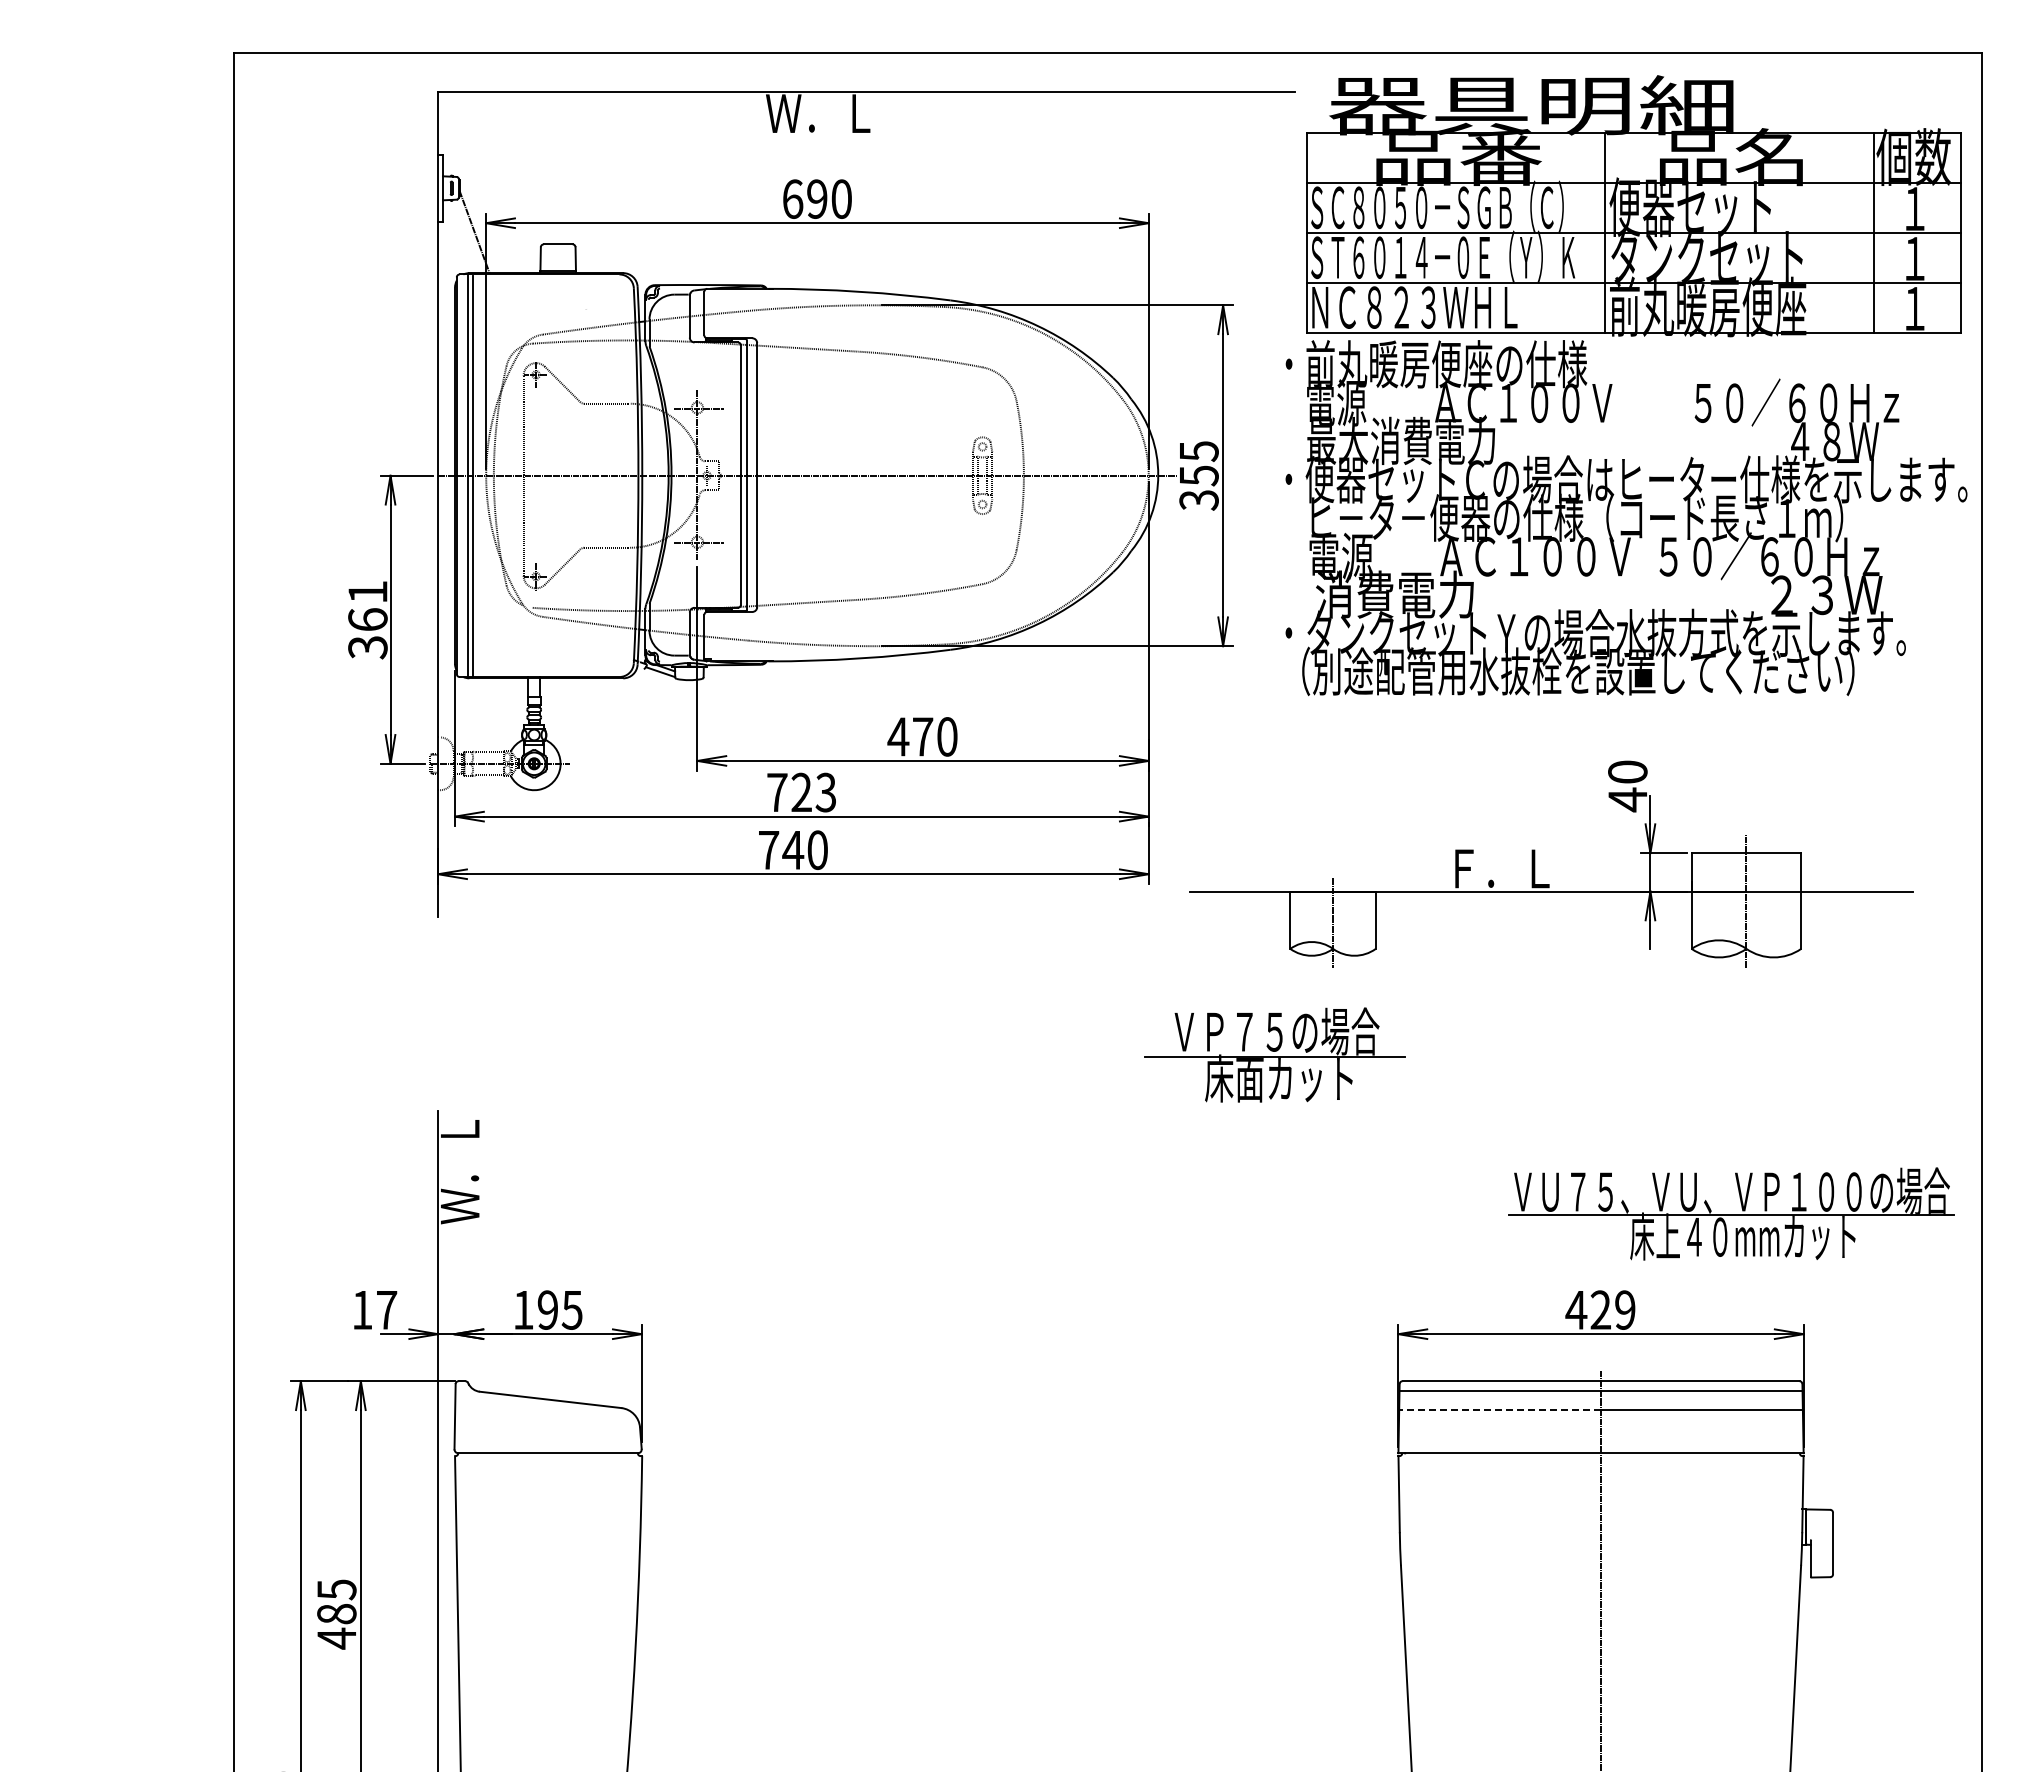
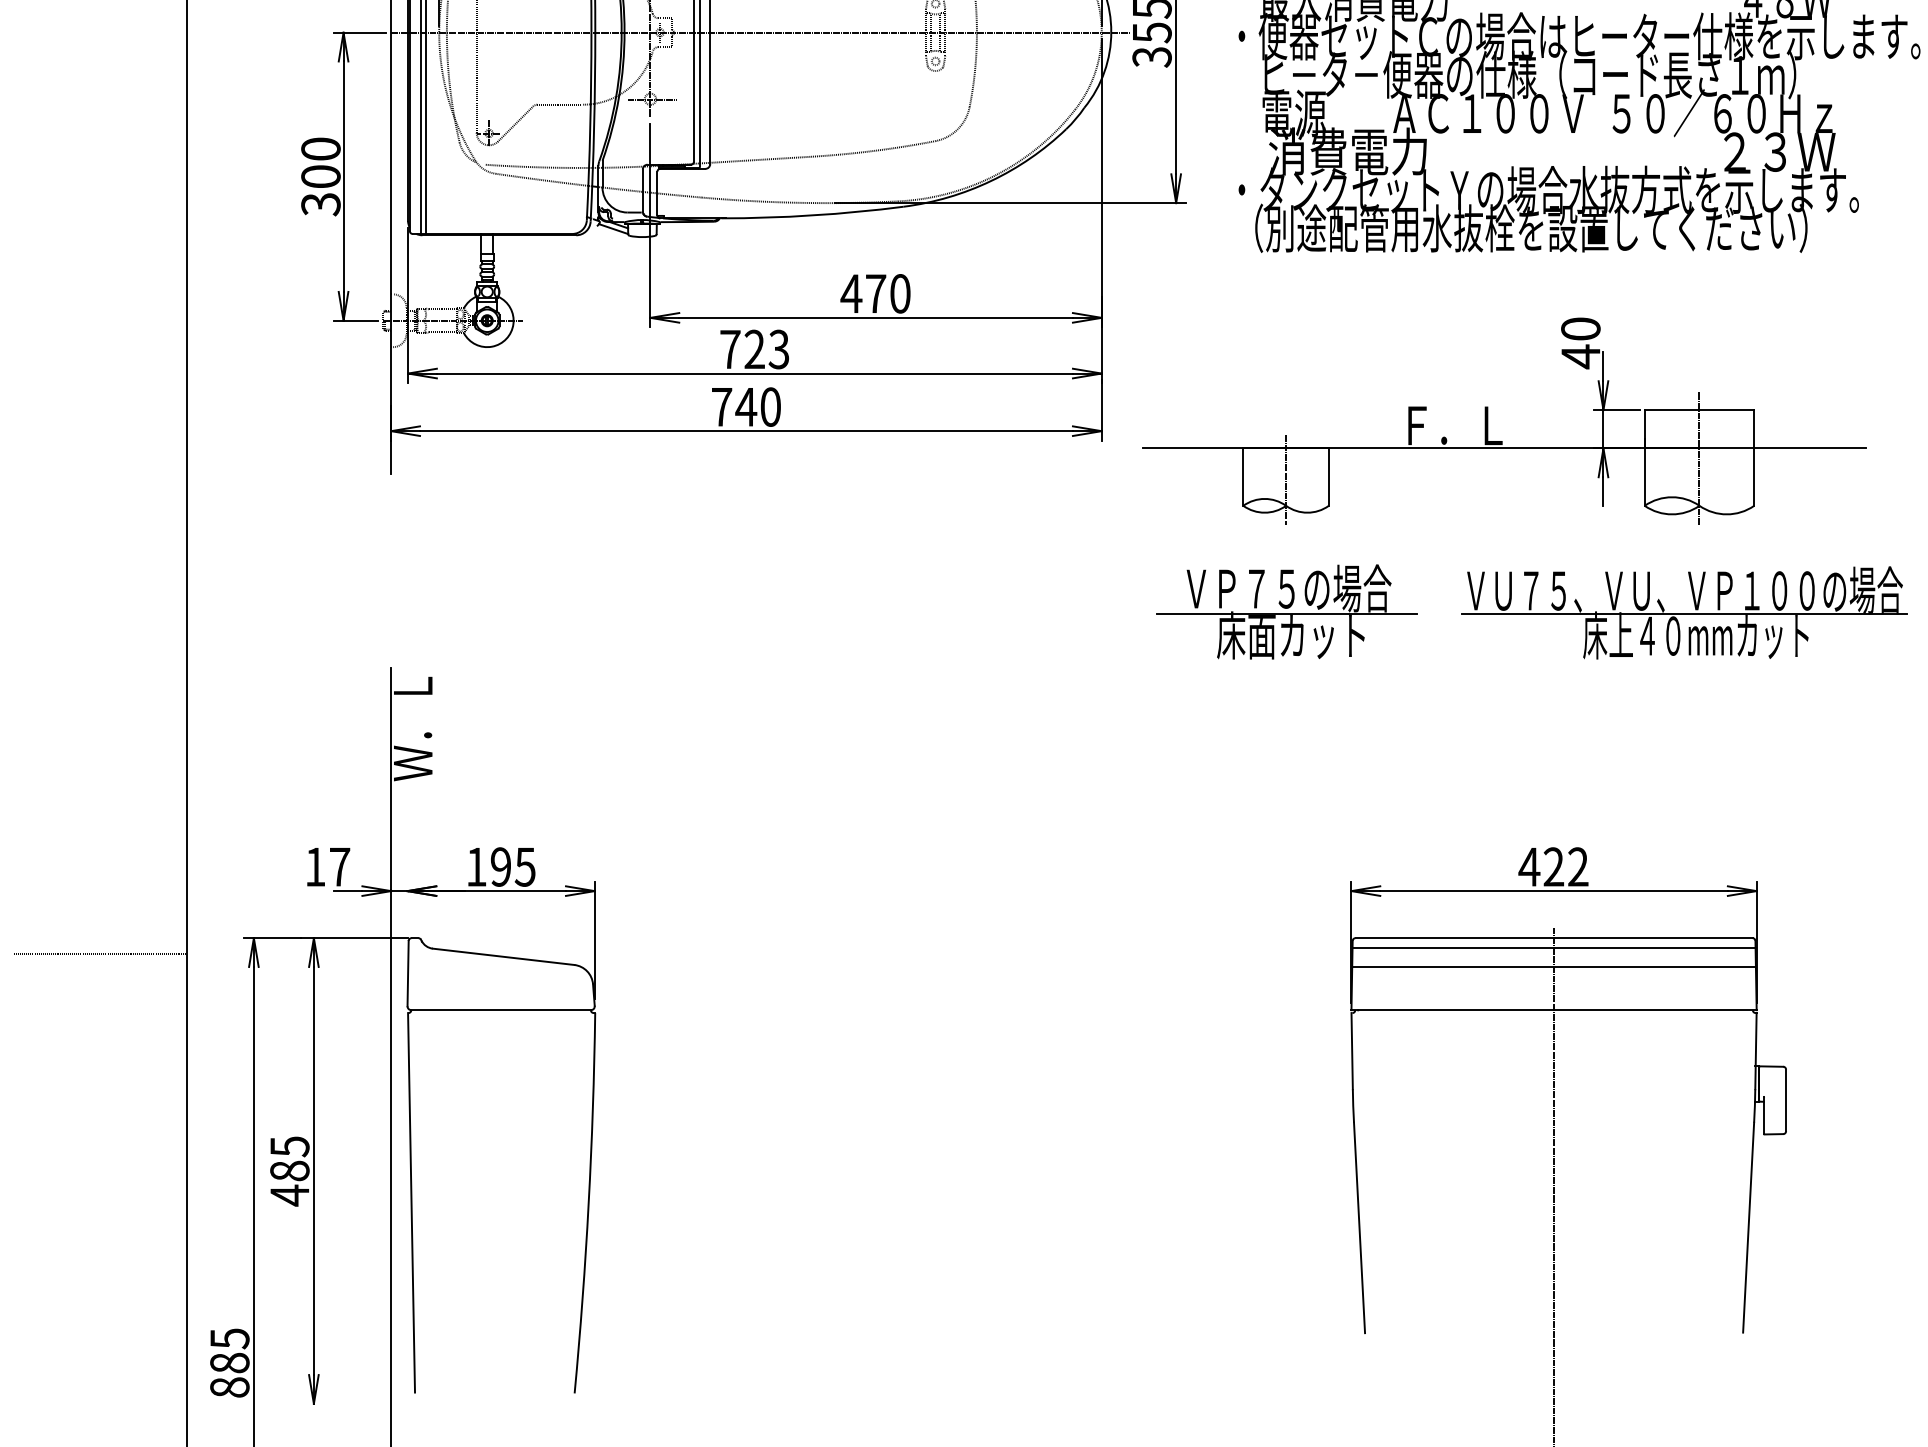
text: (367, 605) -> (320, 162), 361 -> 300
part: (1274, 1054) -> (1286, 611), moved
part: (1731, 1213) -> (1684, 612), moved
text: (1625, 1310) -> (1578, 867), 429 -> 422
line: (147, 1397) -> (100, 954), added
line: (1500, 1410) -> (1453, 967), dashed -> solid

